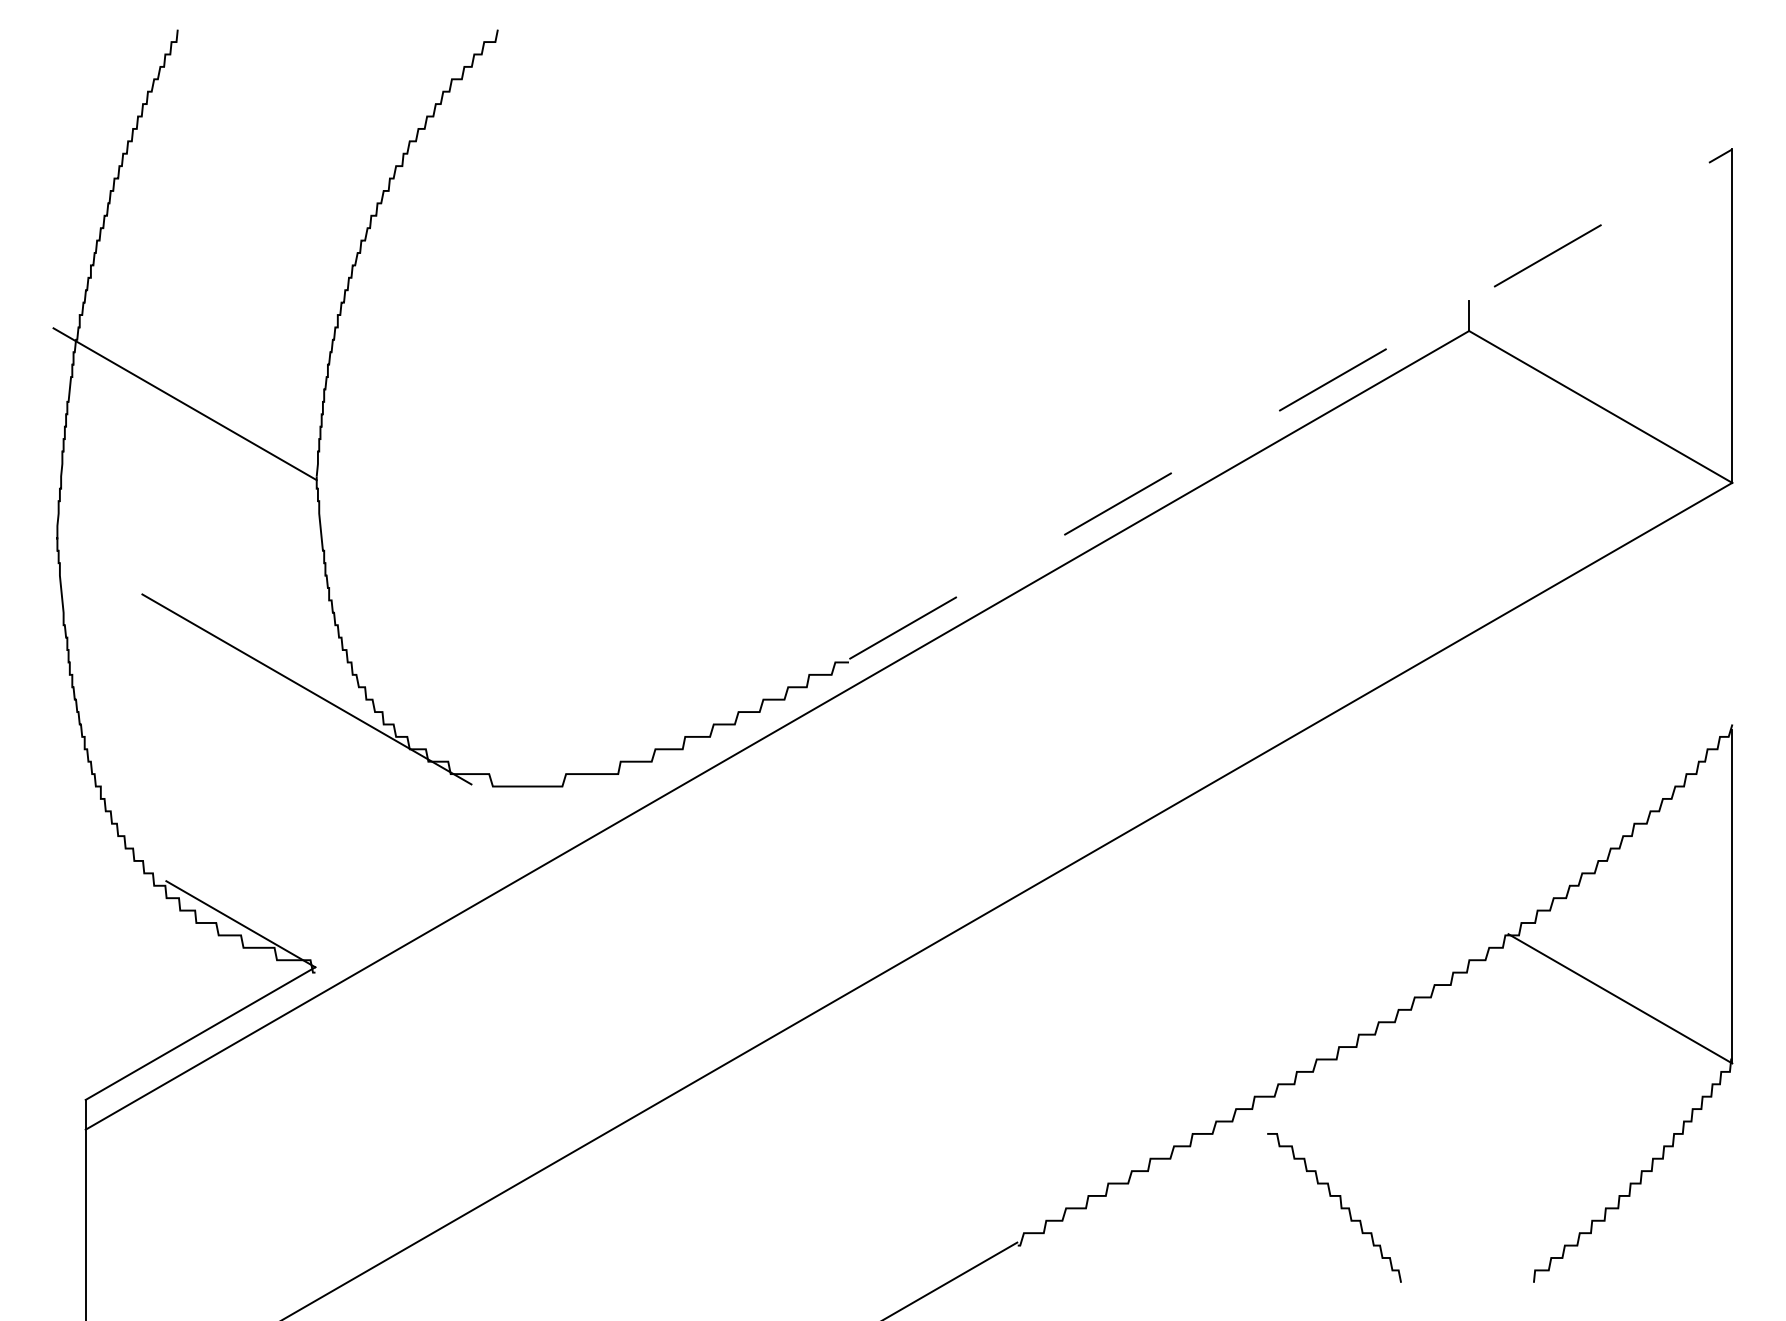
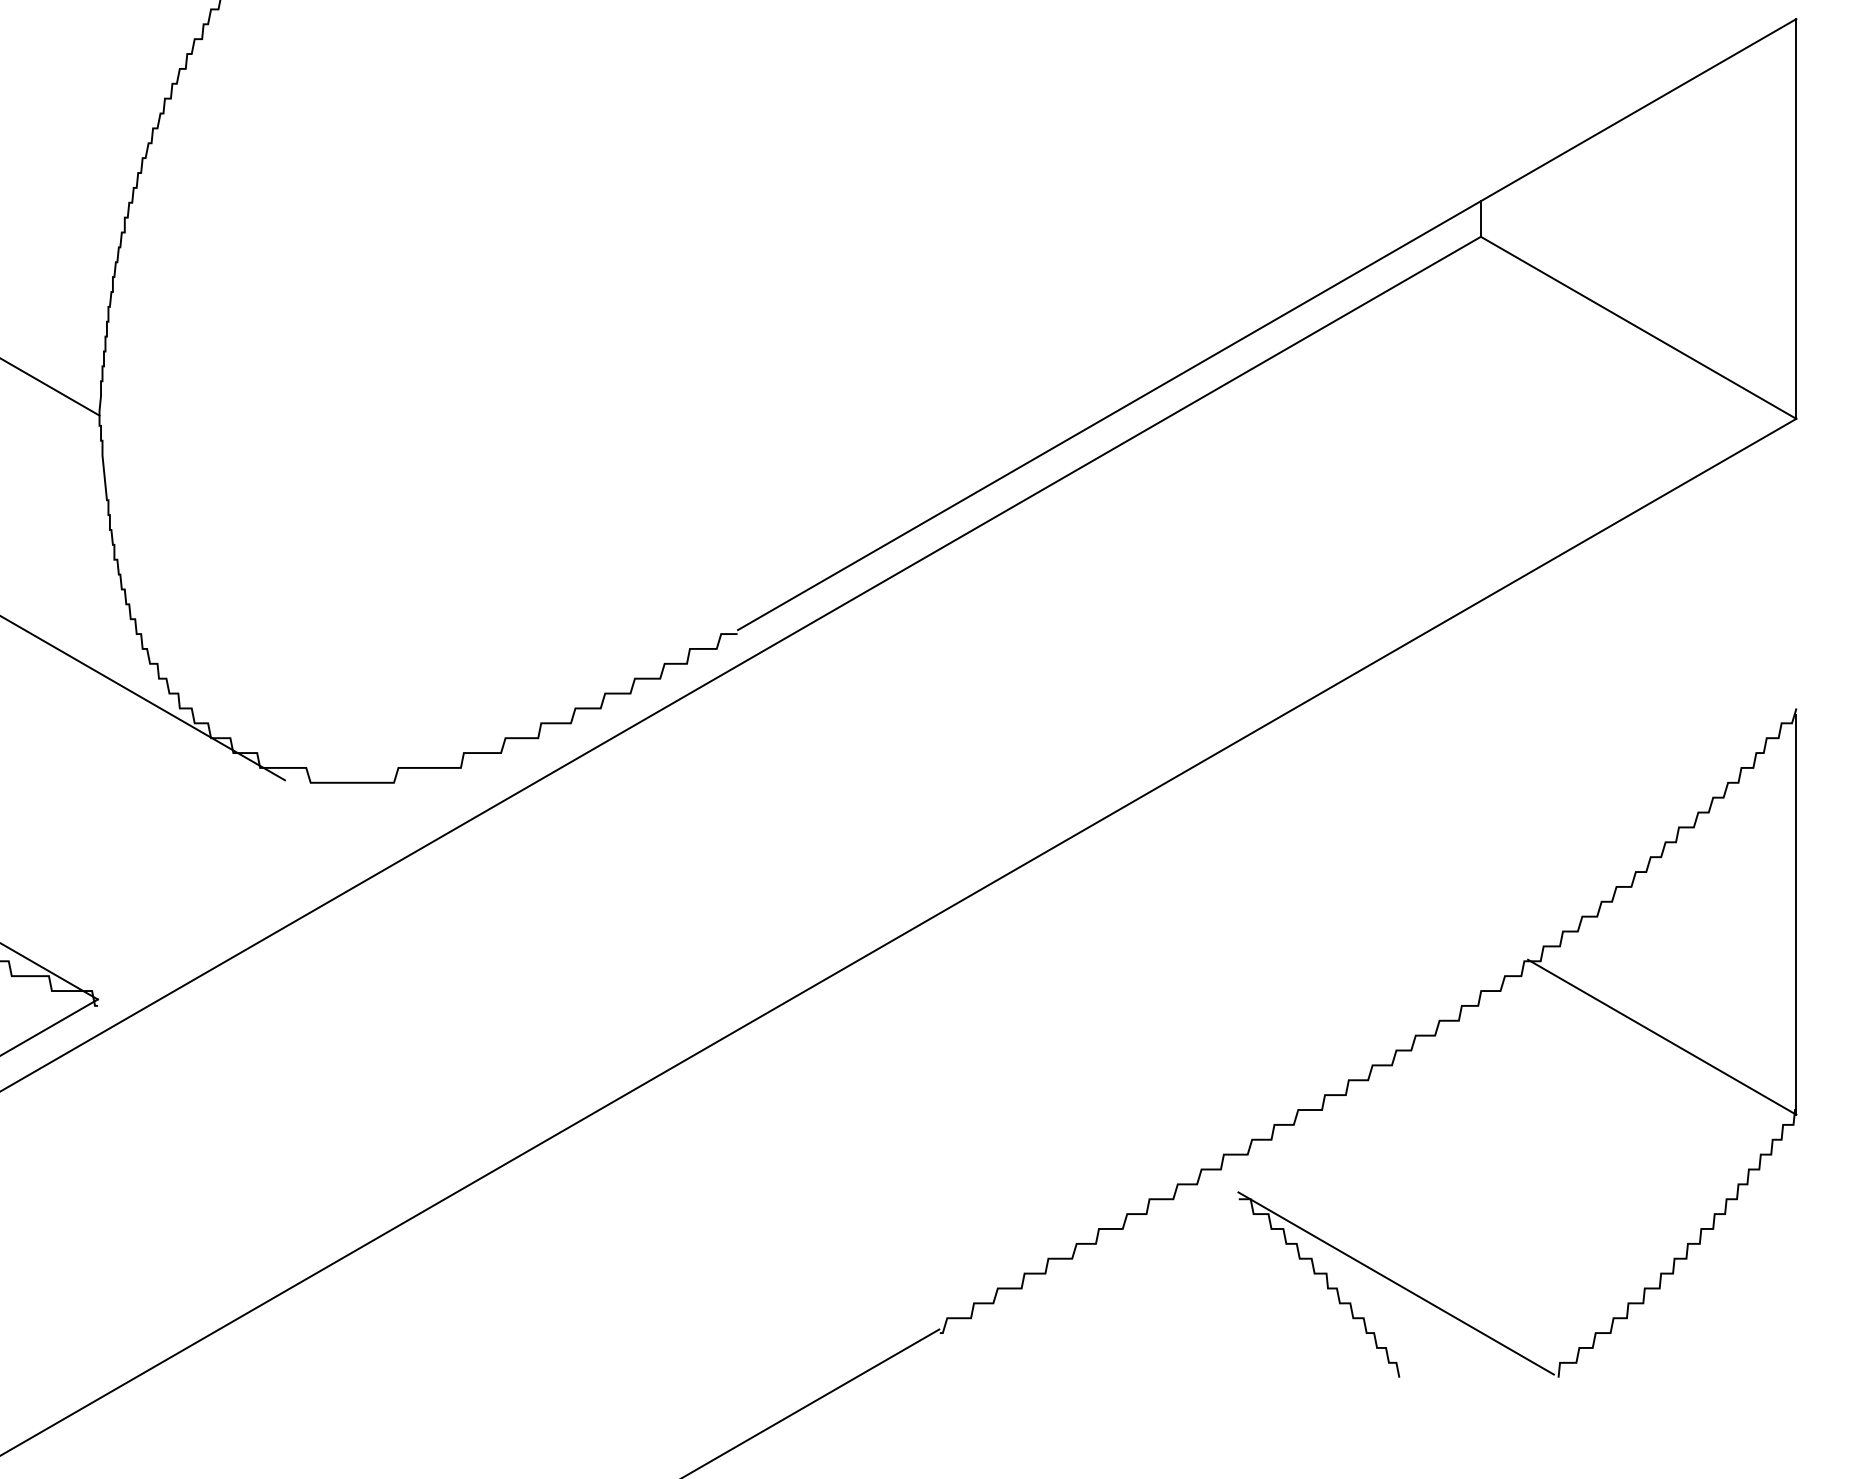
line: (1290, 404) -> (1266, 324), dashed -> solid
line: (1398, 1204) -> (1396, 1283), added

